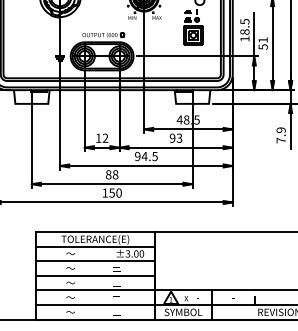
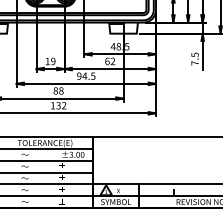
text: (280, 130) -> (194, 55), 7.9 -> 7.5
text: (175, 137) -> (109, 60), 93 -> 62
text: (105, 138) -> (53, 61), 12 -> 19
text: (115, 192) -> (61, 105), 150 -> 132

